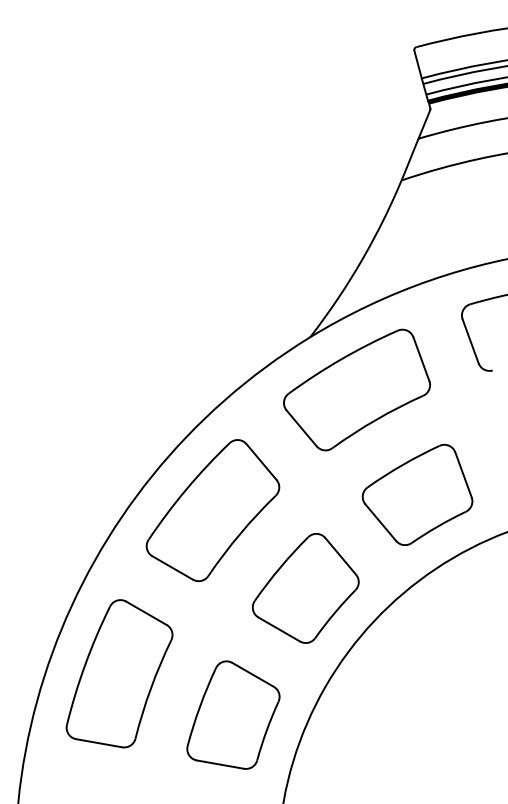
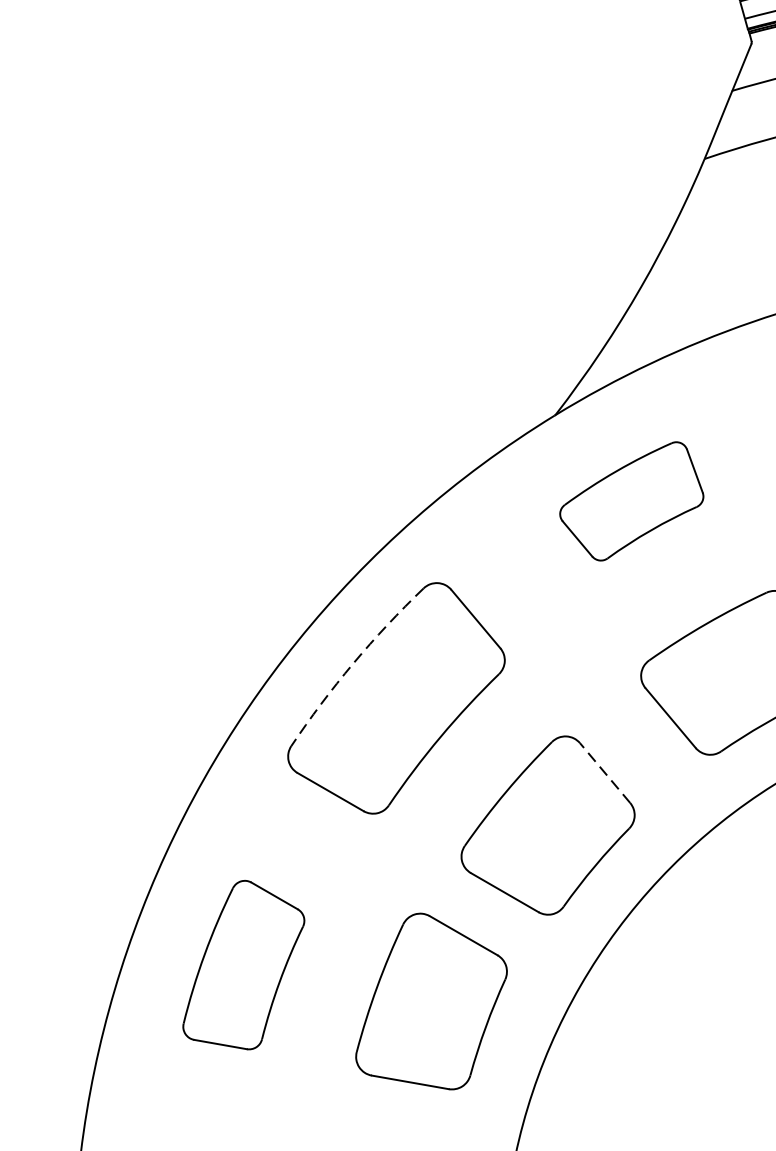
part: (356, 389) -> (630, 500), size x0.6
arc: (186, 489) -> (353, 663), solid -> dashed
line: (340, 556) -> (604, 773), solid -> dashed
part: (119, 673) -> (243, 964), size x0.7
part: (233, 714) -> (431, 1000), moved

